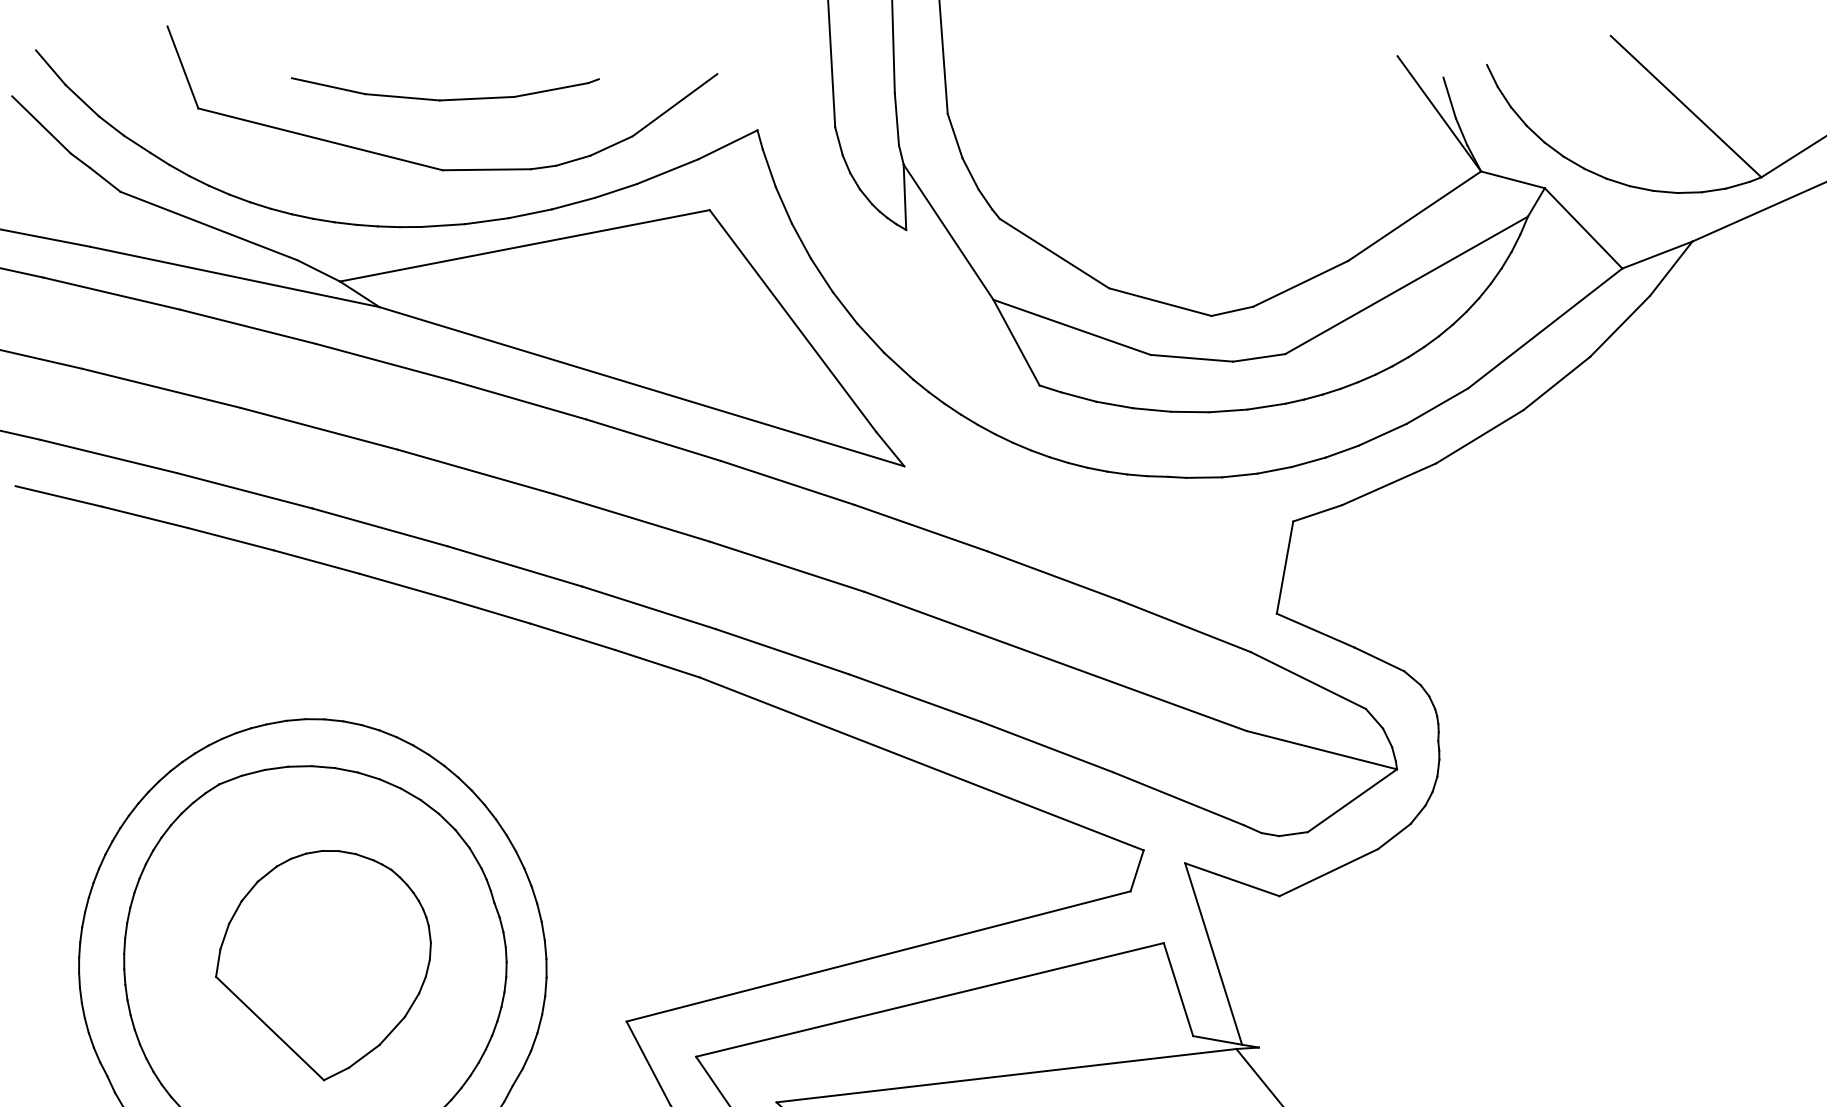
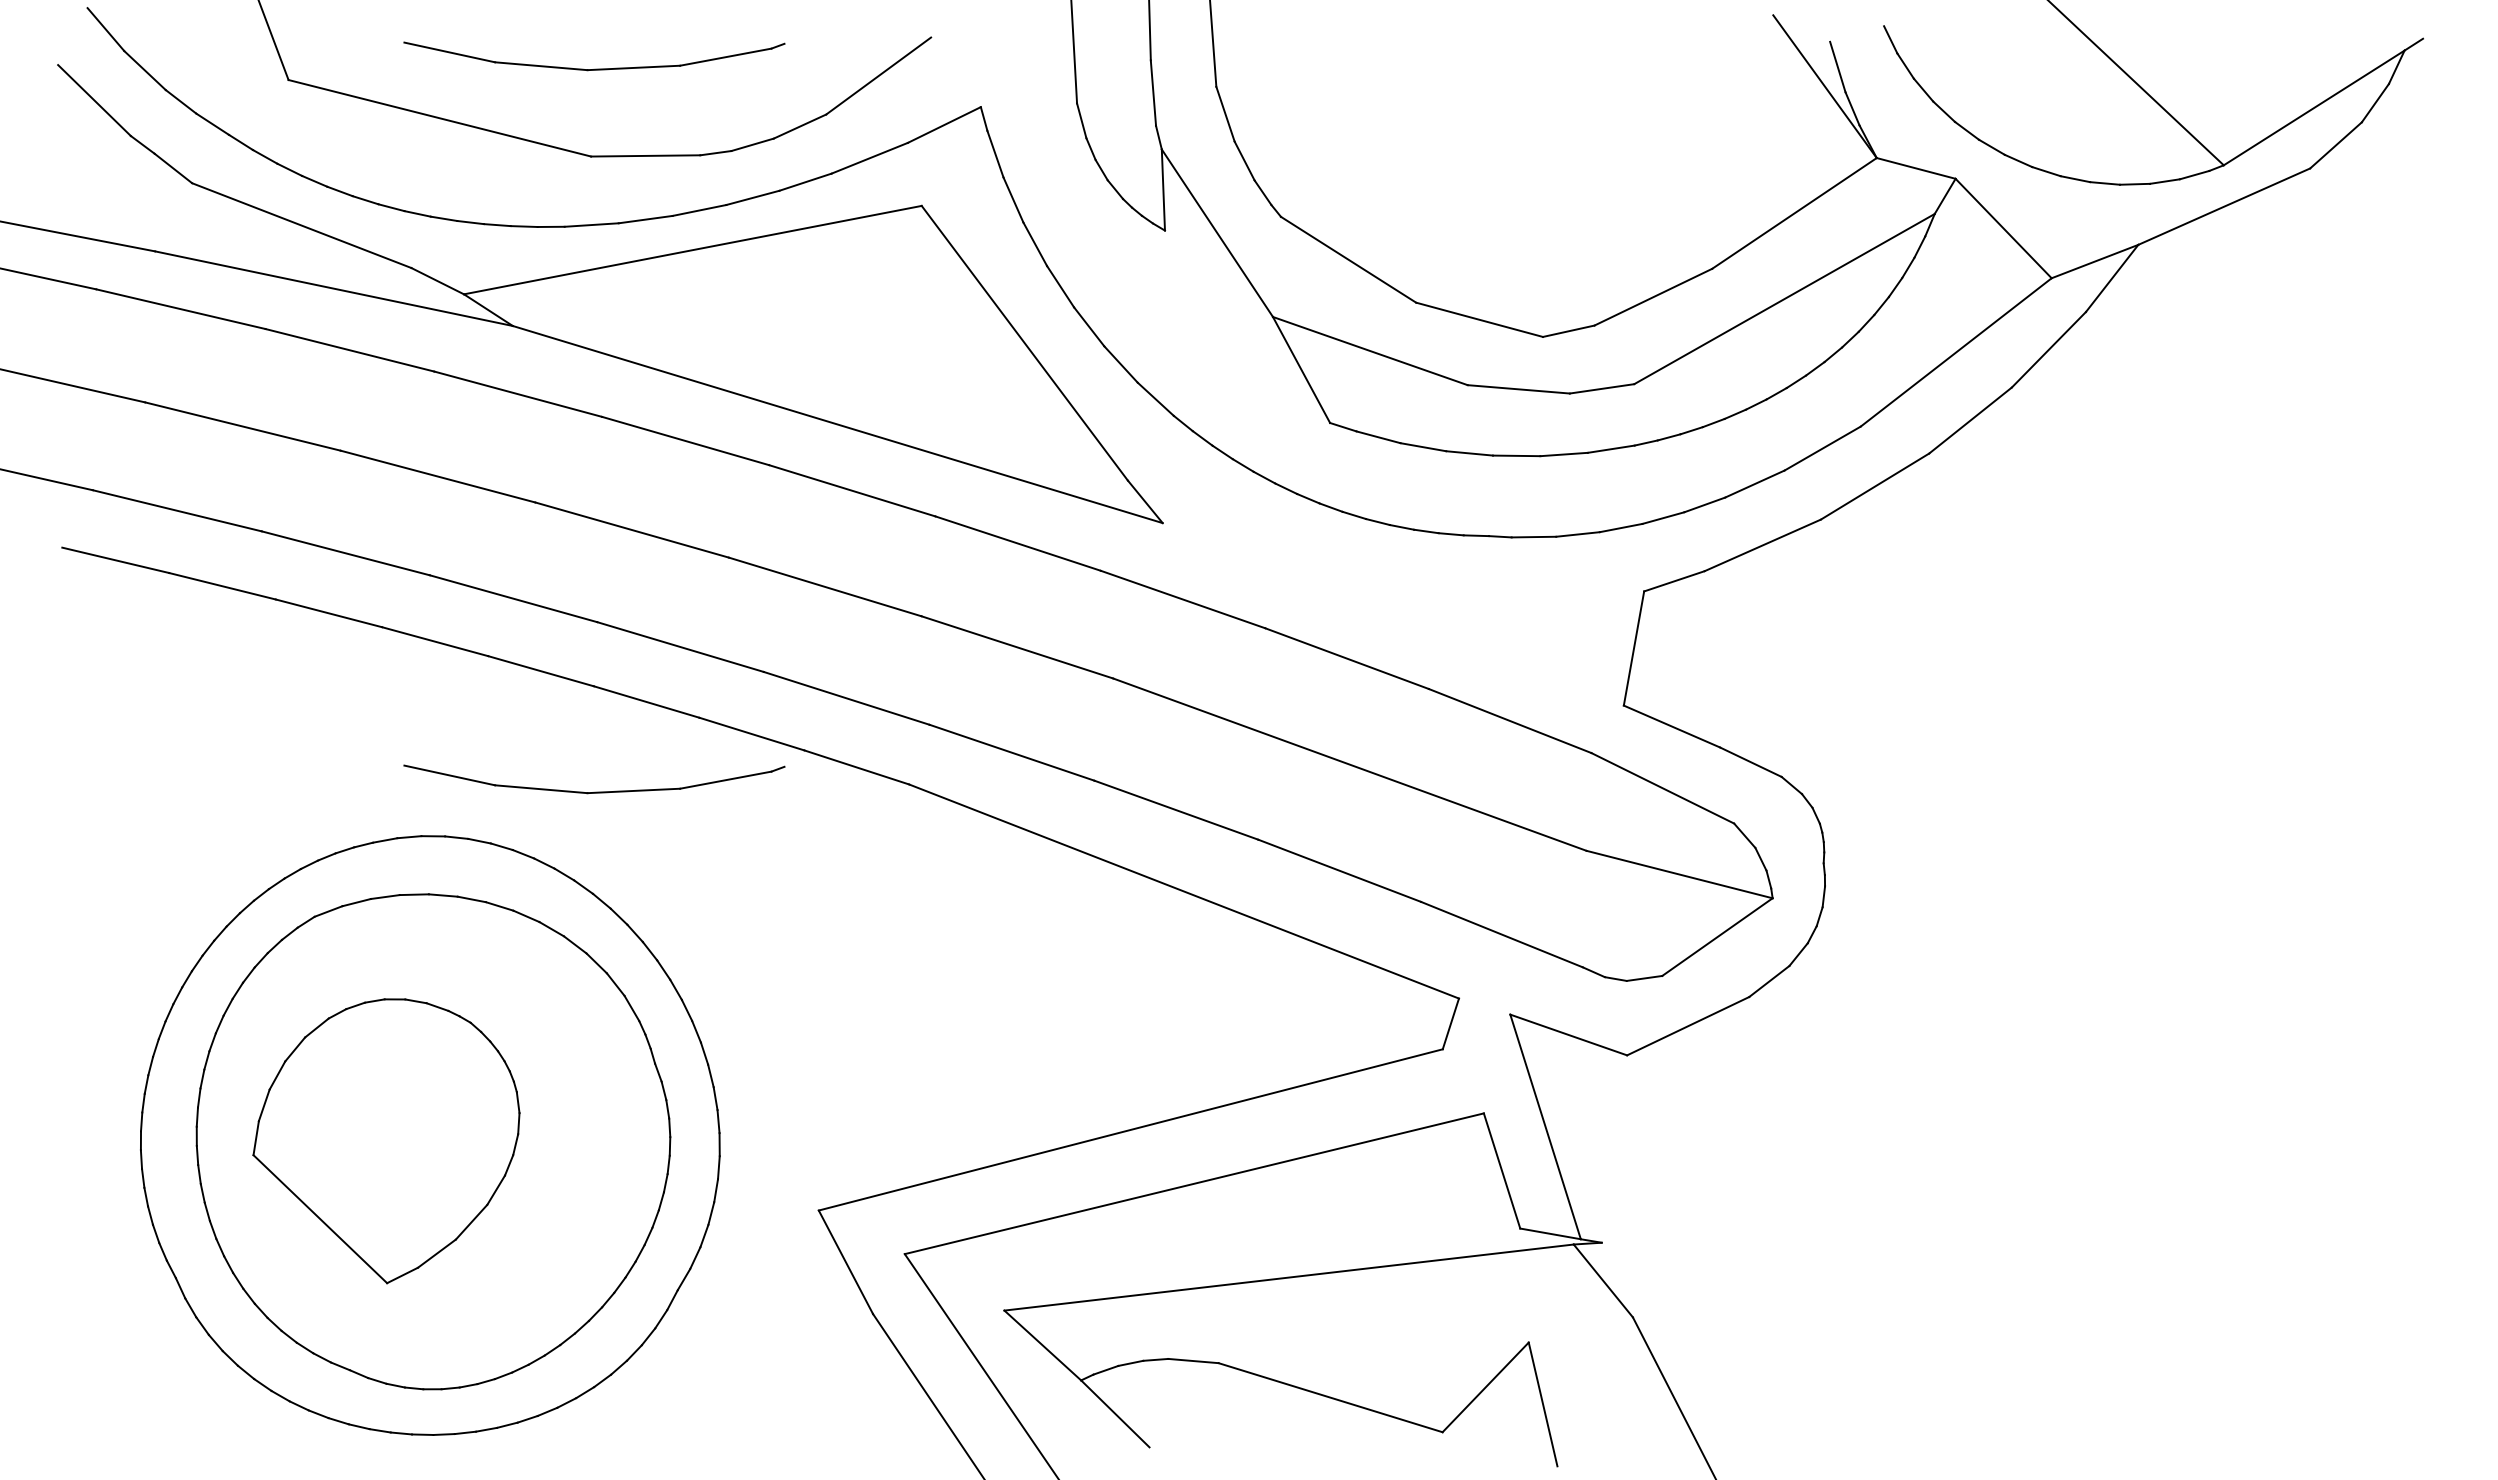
part: (445, 683) -> (594, 791), added
part: (323, 965) -> (386, 1141), moved

